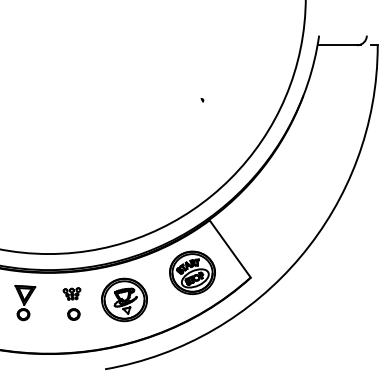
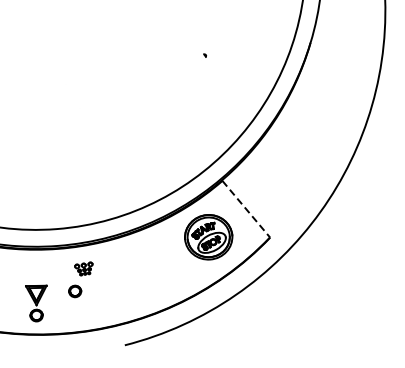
line: (230, 249) -> (246, 209), solid -> dashed
part: (124, 299) -> (139, 270), removed
part: (25, 303) -> (37, 303), moved
part: (73, 314) -> (74, 291), moved

